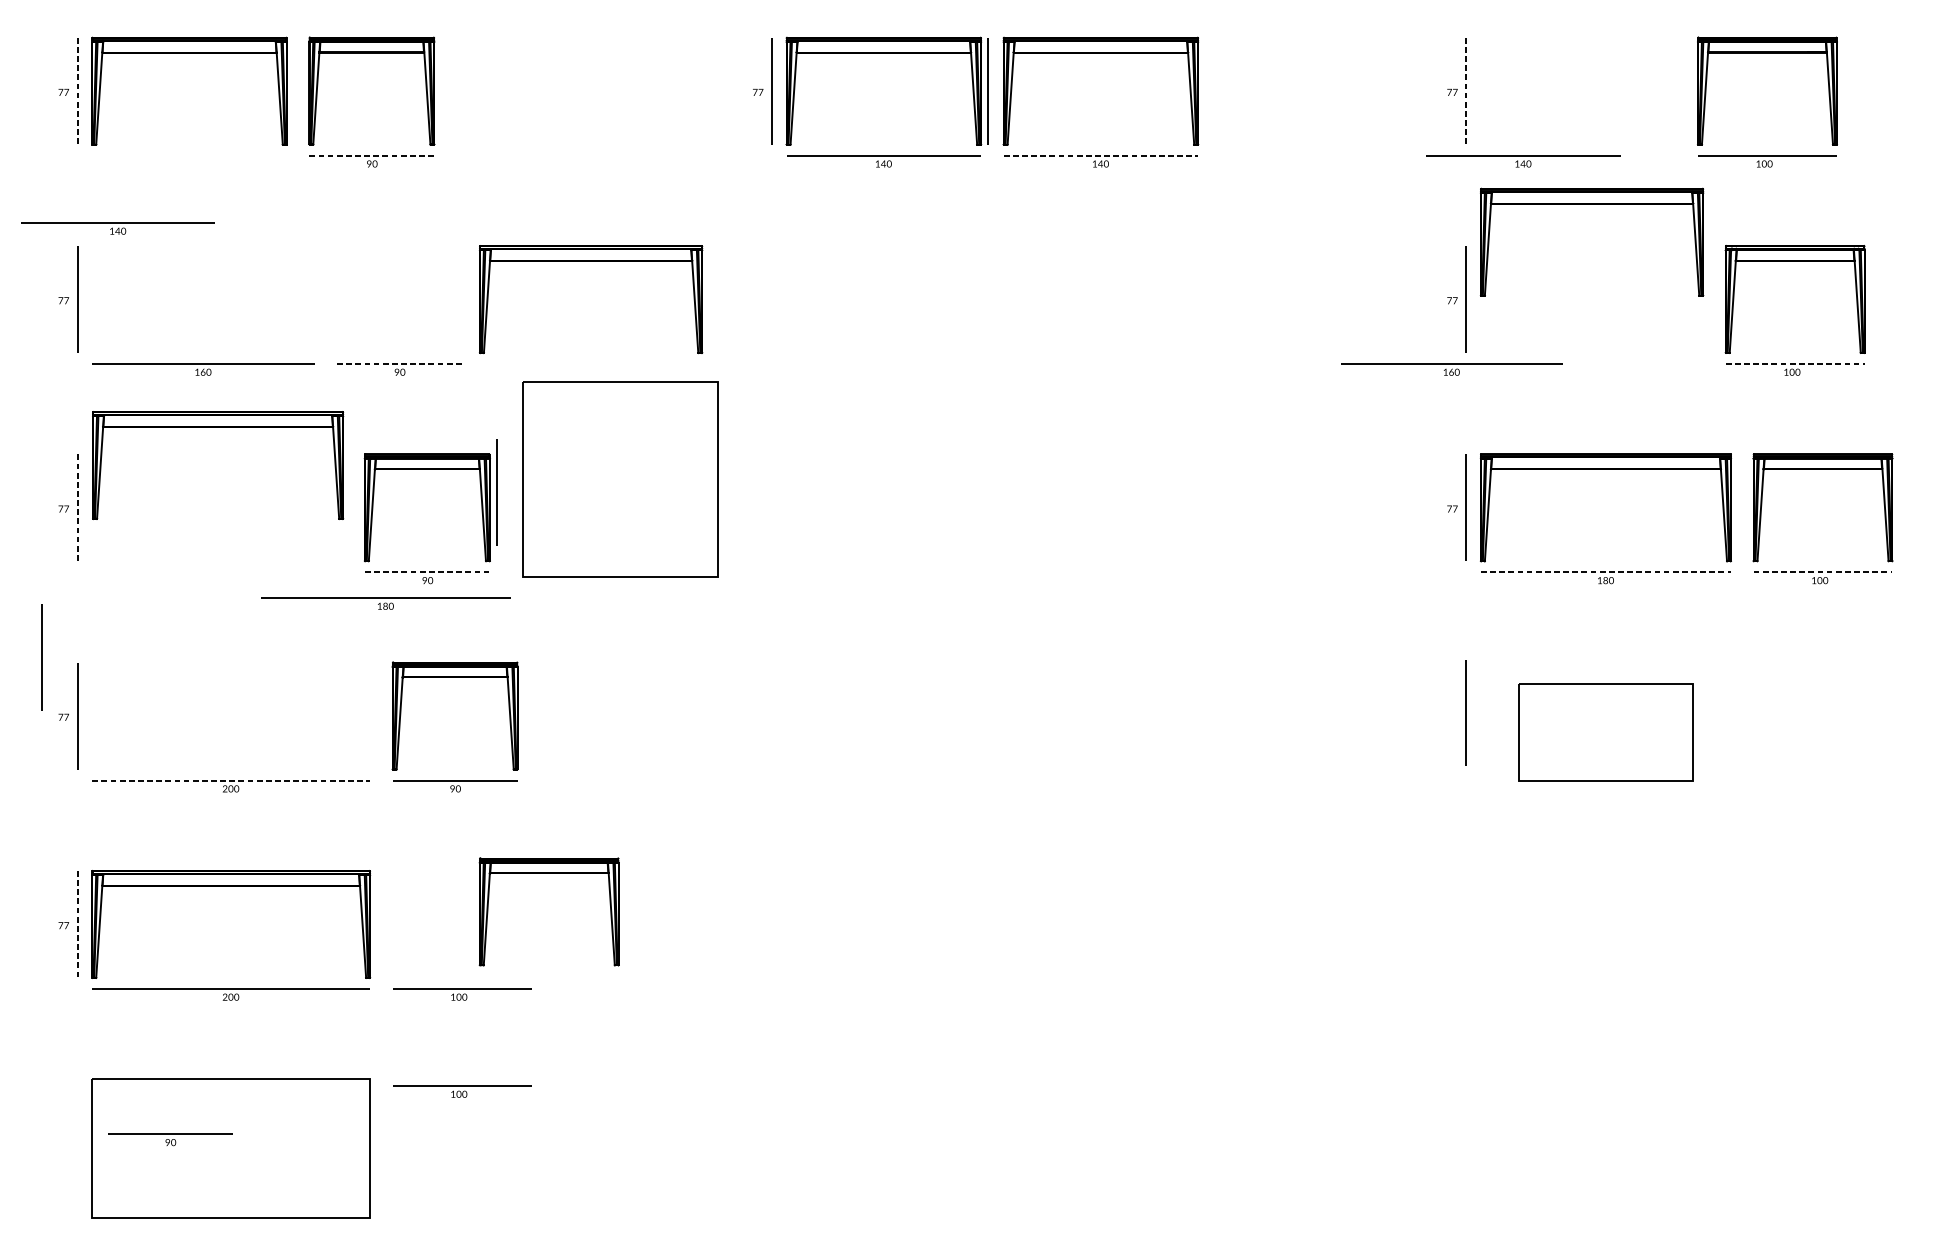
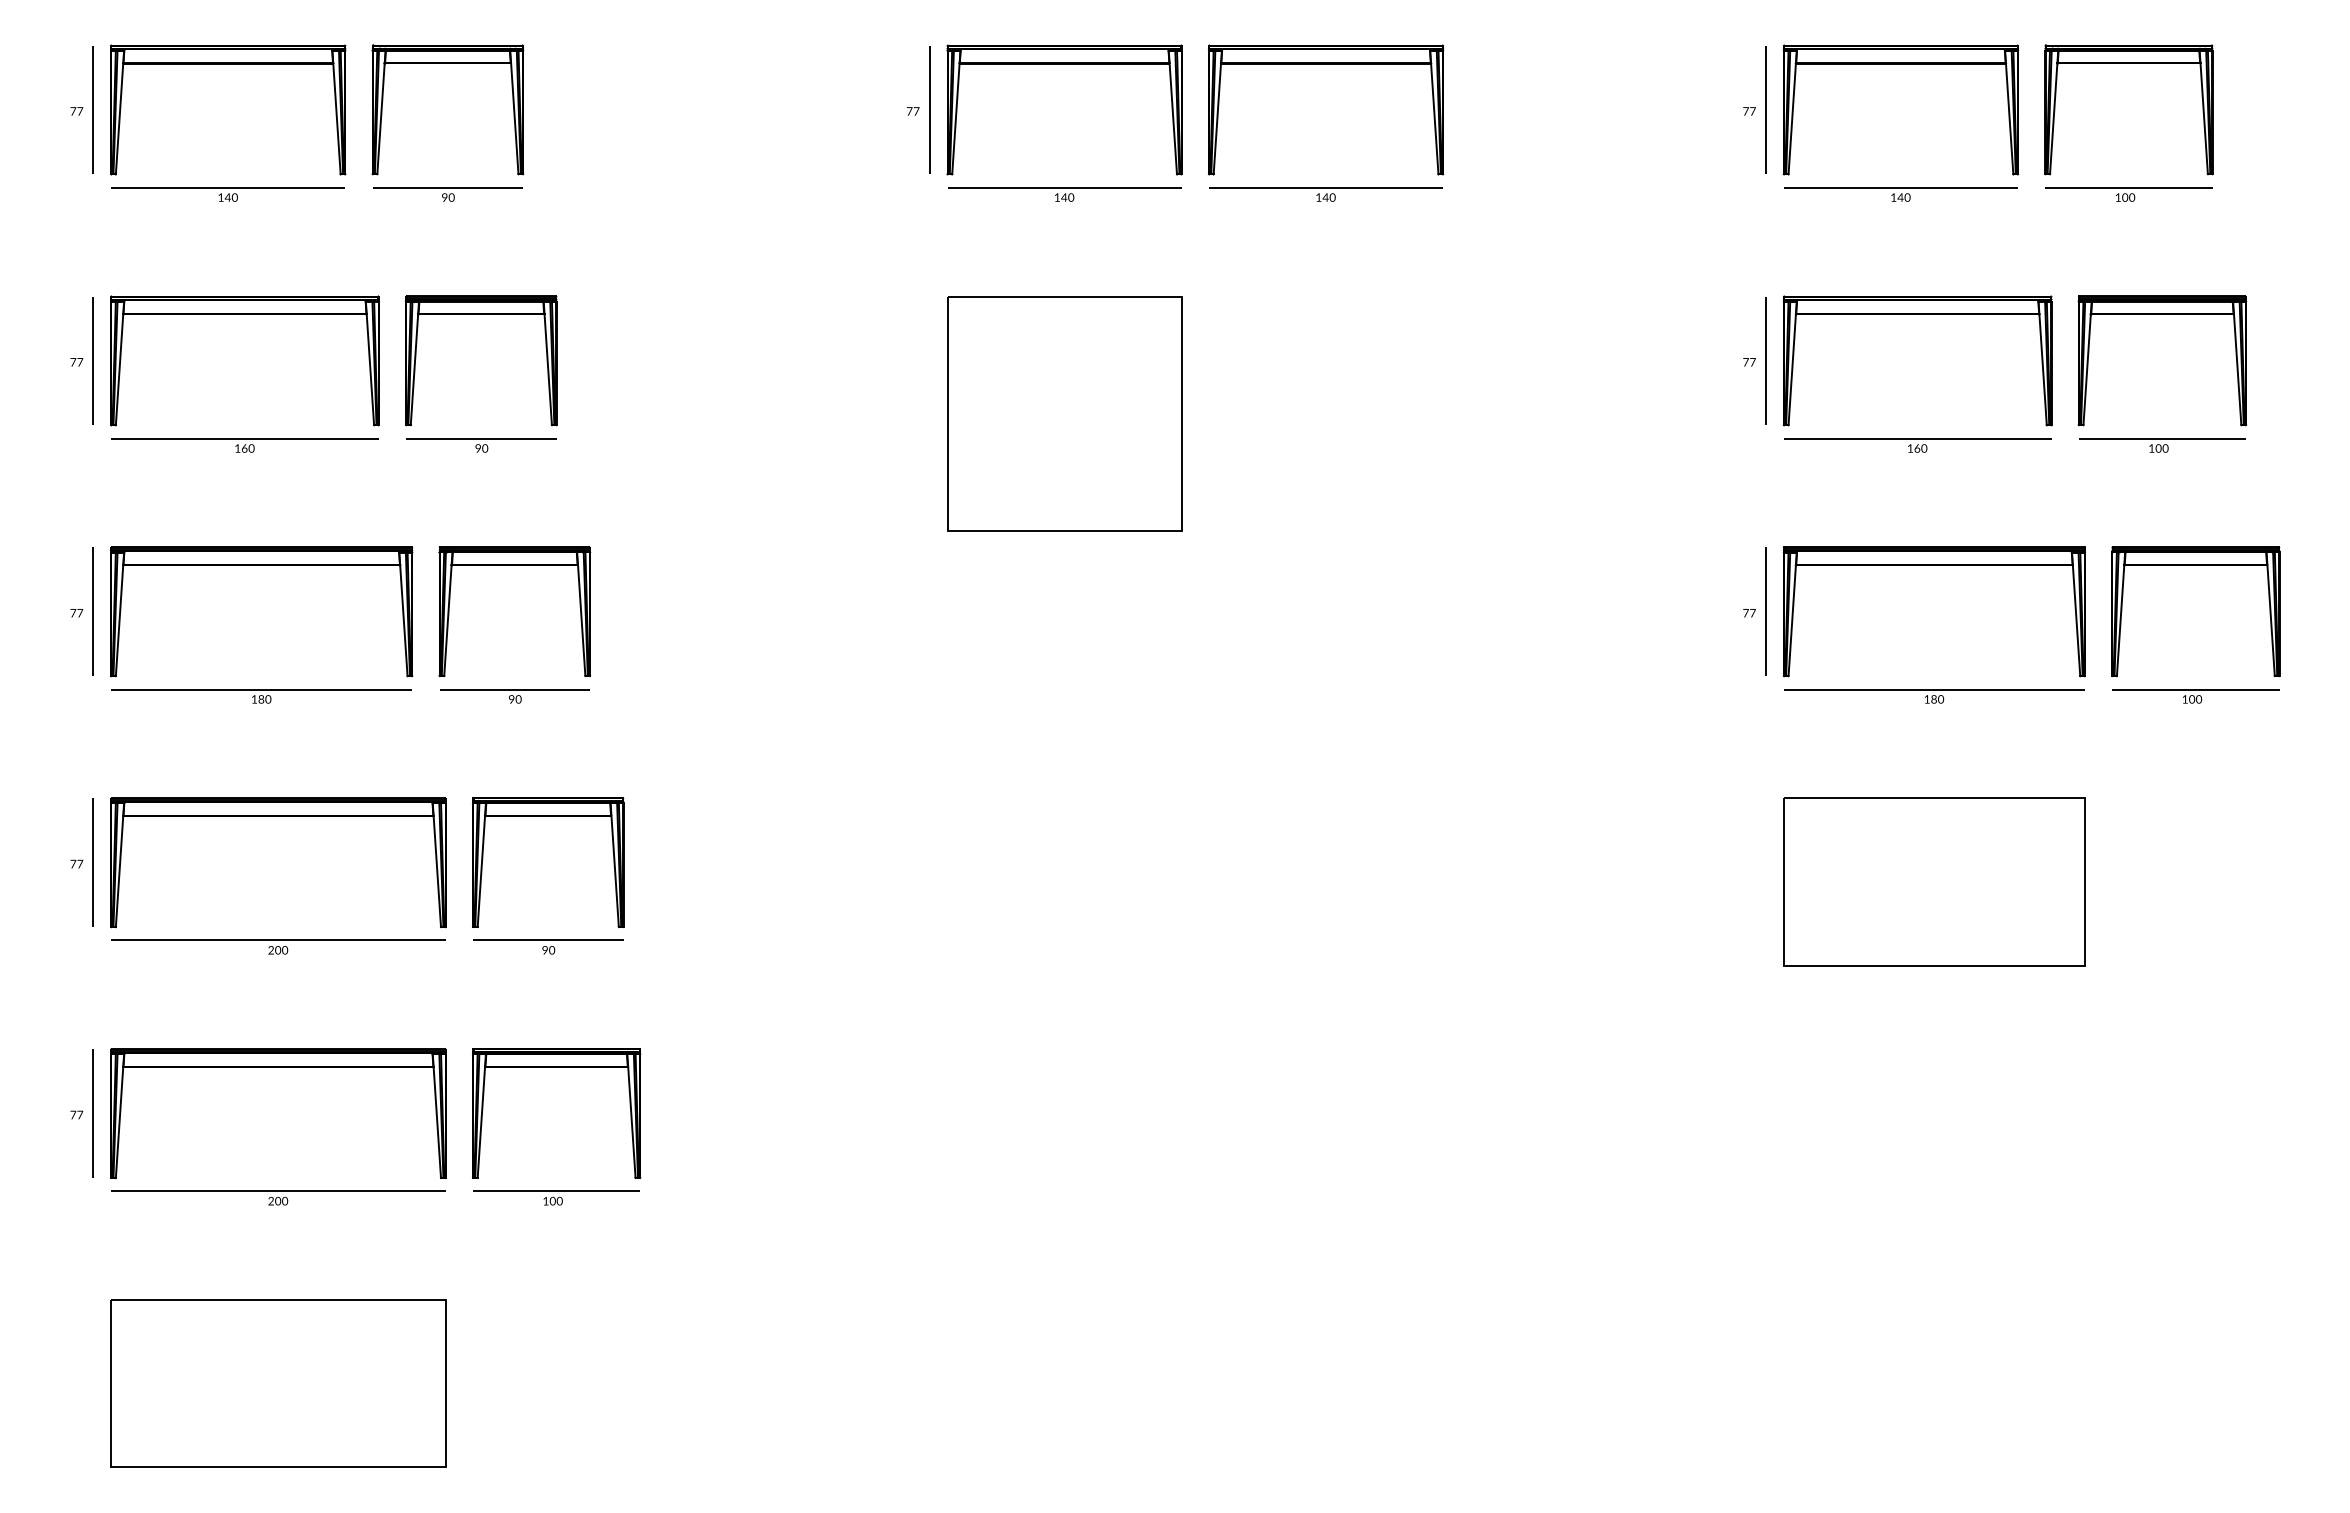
part: (1577, 53) -> (1900, 64), added
line: (987, 90) -> (1189, 109), removed
line: (77, 91) -> (93, 110), dashed -> solid
line: (1466, 91) -> (1766, 110), dashed -> solid
line: (372, 155) -> (448, 187), dashed -> solid
line: (1101, 155) -> (1326, 187), dashed -> solid
part: (1523, 161) -> (1900, 194), moved
part: (1591, 203) -> (1917, 314), moved
part: (117, 228) -> (227, 194), moved
part: (399, 261) -> (481, 314), added
part: (590, 261) -> (244, 314), moved
line: (399, 363) -> (481, 438), dashed -> solid
line: (1795, 363) -> (2162, 438), dashed -> solid
part: (1451, 369) -> (1917, 445), moved
part: (217, 427) -> (261, 565), moved
part: (620, 479) -> (1064, 413), moved
line: (496, 491) -> (597, 592), removed
line: (77, 508) -> (93, 612), dashed -> solid
line: (427, 572) -> (515, 689), dashed -> solid
line: (1606, 572) -> (1934, 689), dashed -> solid
line: (1822, 572) -> (2195, 689), dashed -> solid
part: (385, 603) -> (261, 696), moved
line: (41, 657) -> (49, 791), removed
part: (231, 677) -> (278, 816), added
line: (1465, 712) -> (1765, 858), removed
part: (1606, 731) -> (1934, 881), size x1.43
line: (231, 780) -> (278, 940), dashed -> solid
part: (549, 873) -> (556, 1067), moved
line: (77, 925) -> (93, 1114), dashed -> solid
part: (462, 1091) -> (556, 1314), removed
part: (170, 1139) -> (205, 1372), removed

